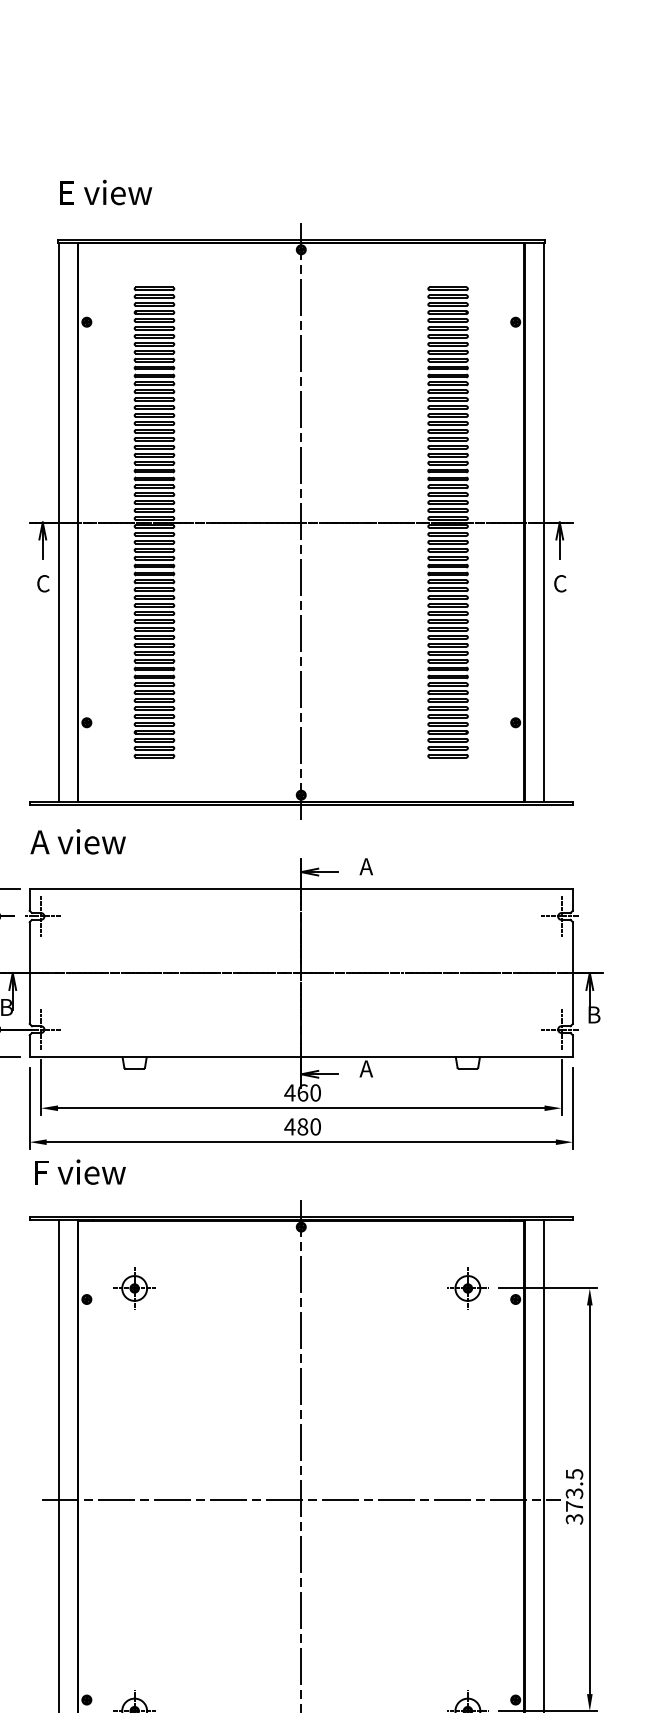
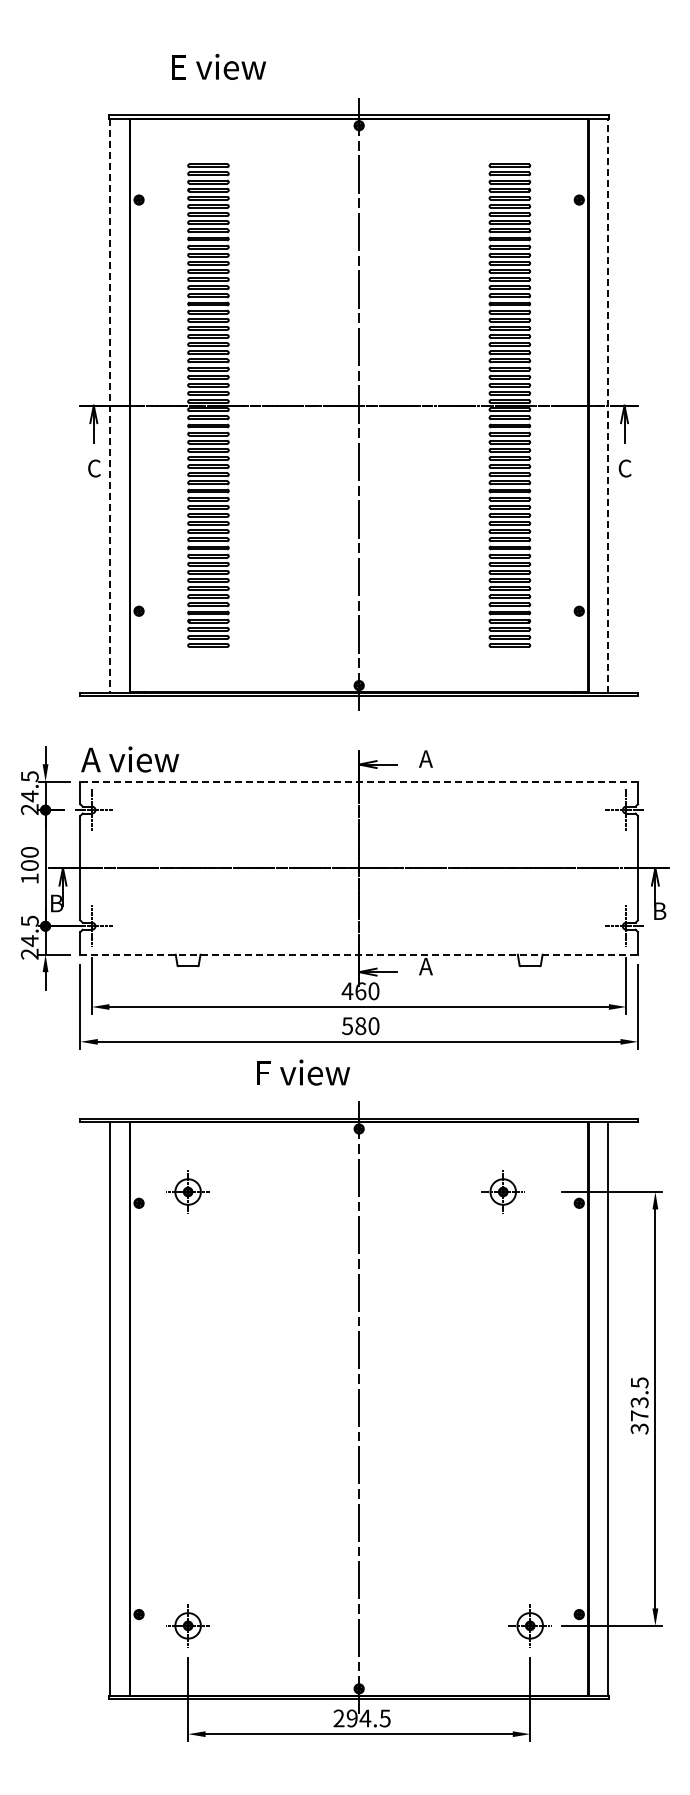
text: (105, 192) -> (218, 66), moved
line: (59, 522) -> (110, 405), solid -> dashed
line: (544, 522) -> (608, 405), solid -> dashed
text: (78, 841) -> (130, 759), moved
line: (301, 888) -> (359, 781), solid -> dashed
line: (301, 1057) -> (359, 954), solid -> dashed
text: (289, 1127) -> (347, 1026), 480 -> 580
text: (80, 1172) -> (303, 1072), moved
part: (467, 1287) -> (502, 1191), moved
line: (300, 1499) -> (358, 1408), removed

